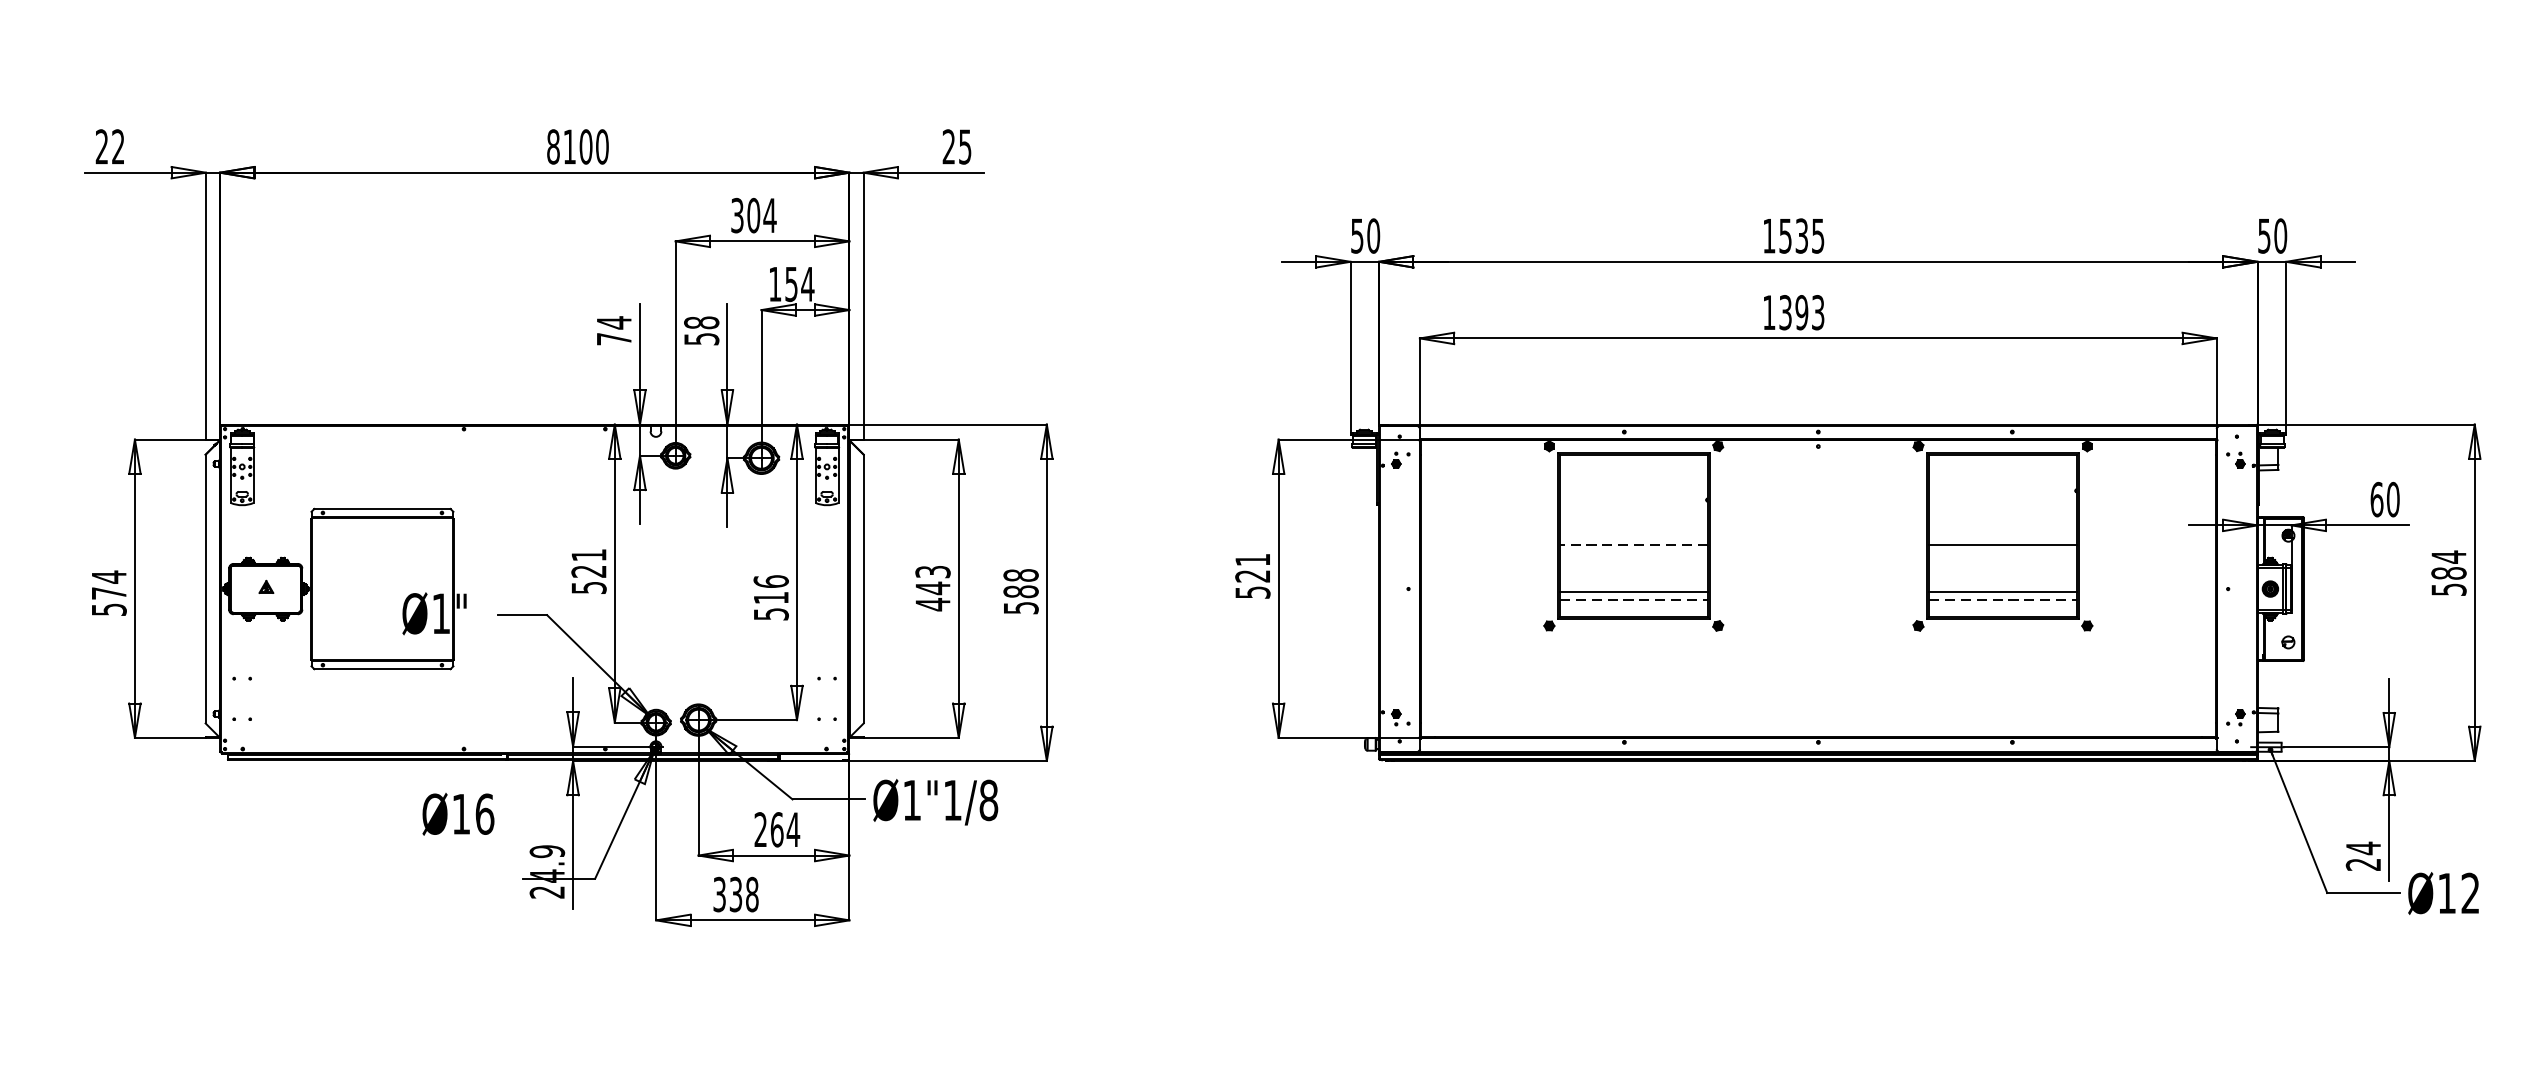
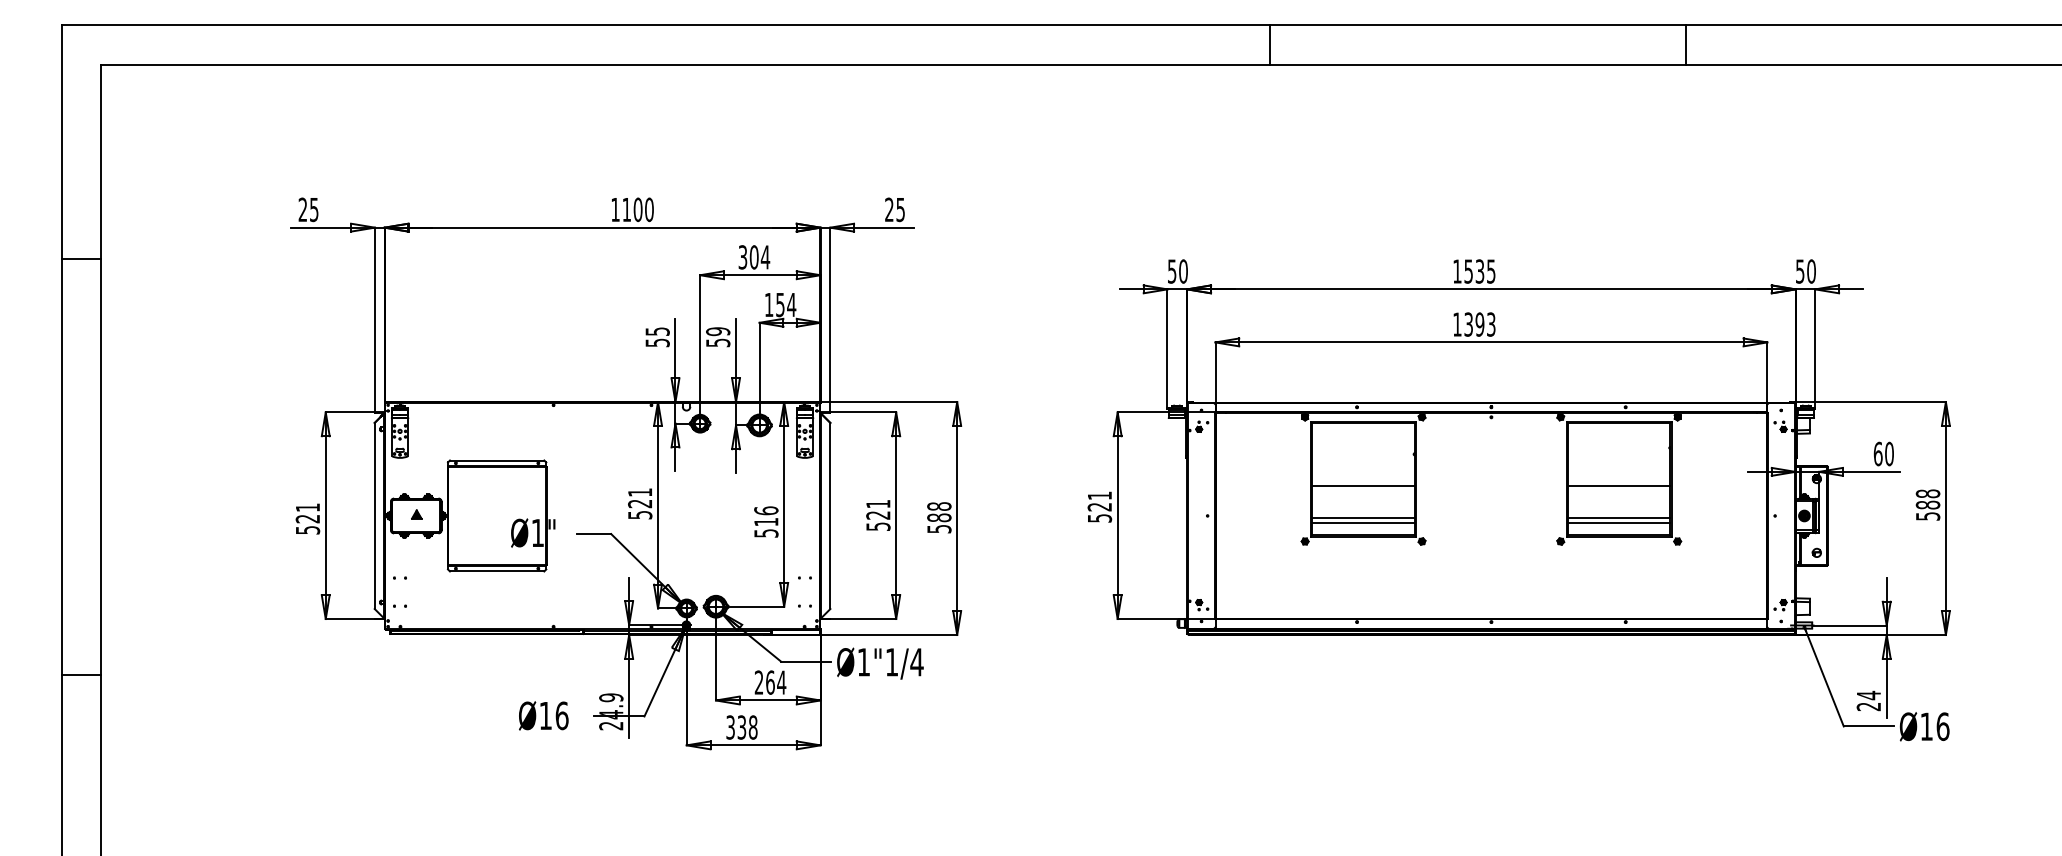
text: (118, 146) -> (314, 209), 22 -> 25
text: (553, 146) -> (615, 209), 8100 -> 1100
text: (702, 322) -> (718, 331), 58 -> 59
text: (614, 331) -> (657, 337), 74 -> 55
line: (1633, 545) -> (1363, 485), dashed -> solid
text: (2448, 556) -> (1927, 493), 584 -> 588
text: (108, 585) -> (307, 513), 574 -> 521
text: (933, 588) -> (878, 515), 443 -> 521
line: (1635, 599) -> (1364, 523), dashed -> solid
line: (2003, 599) -> (1619, 523), dashed -> solid
text: (988, 800) -> (916, 662), Ø1"1/8 -> Ø1"1/4
text: (458, 813) -> (543, 715), moved
text: (2469, 893) -> (1942, 726), Ø12 -> Ø16

